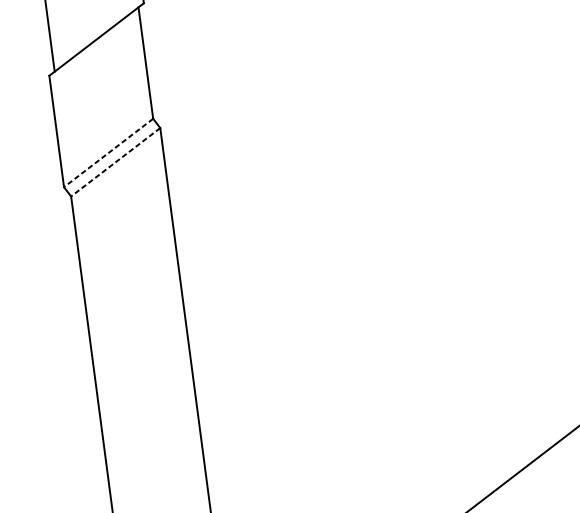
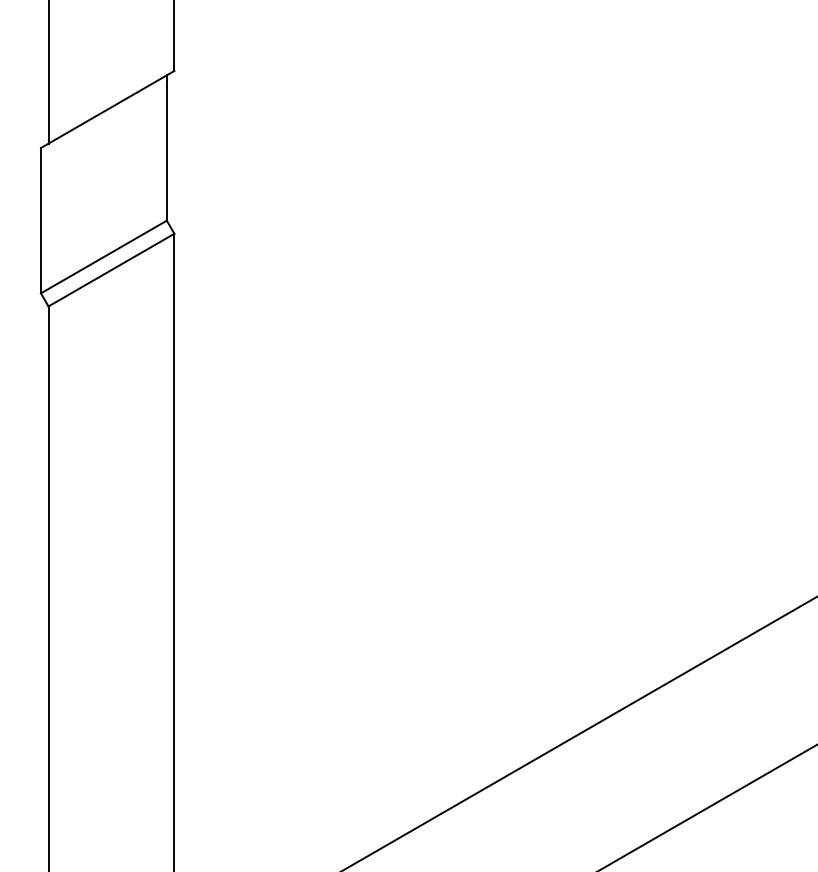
line: (108, 153) -> (103, 257), dashed -> solid
line: (115, 162) -> (111, 270), dashed -> solid

